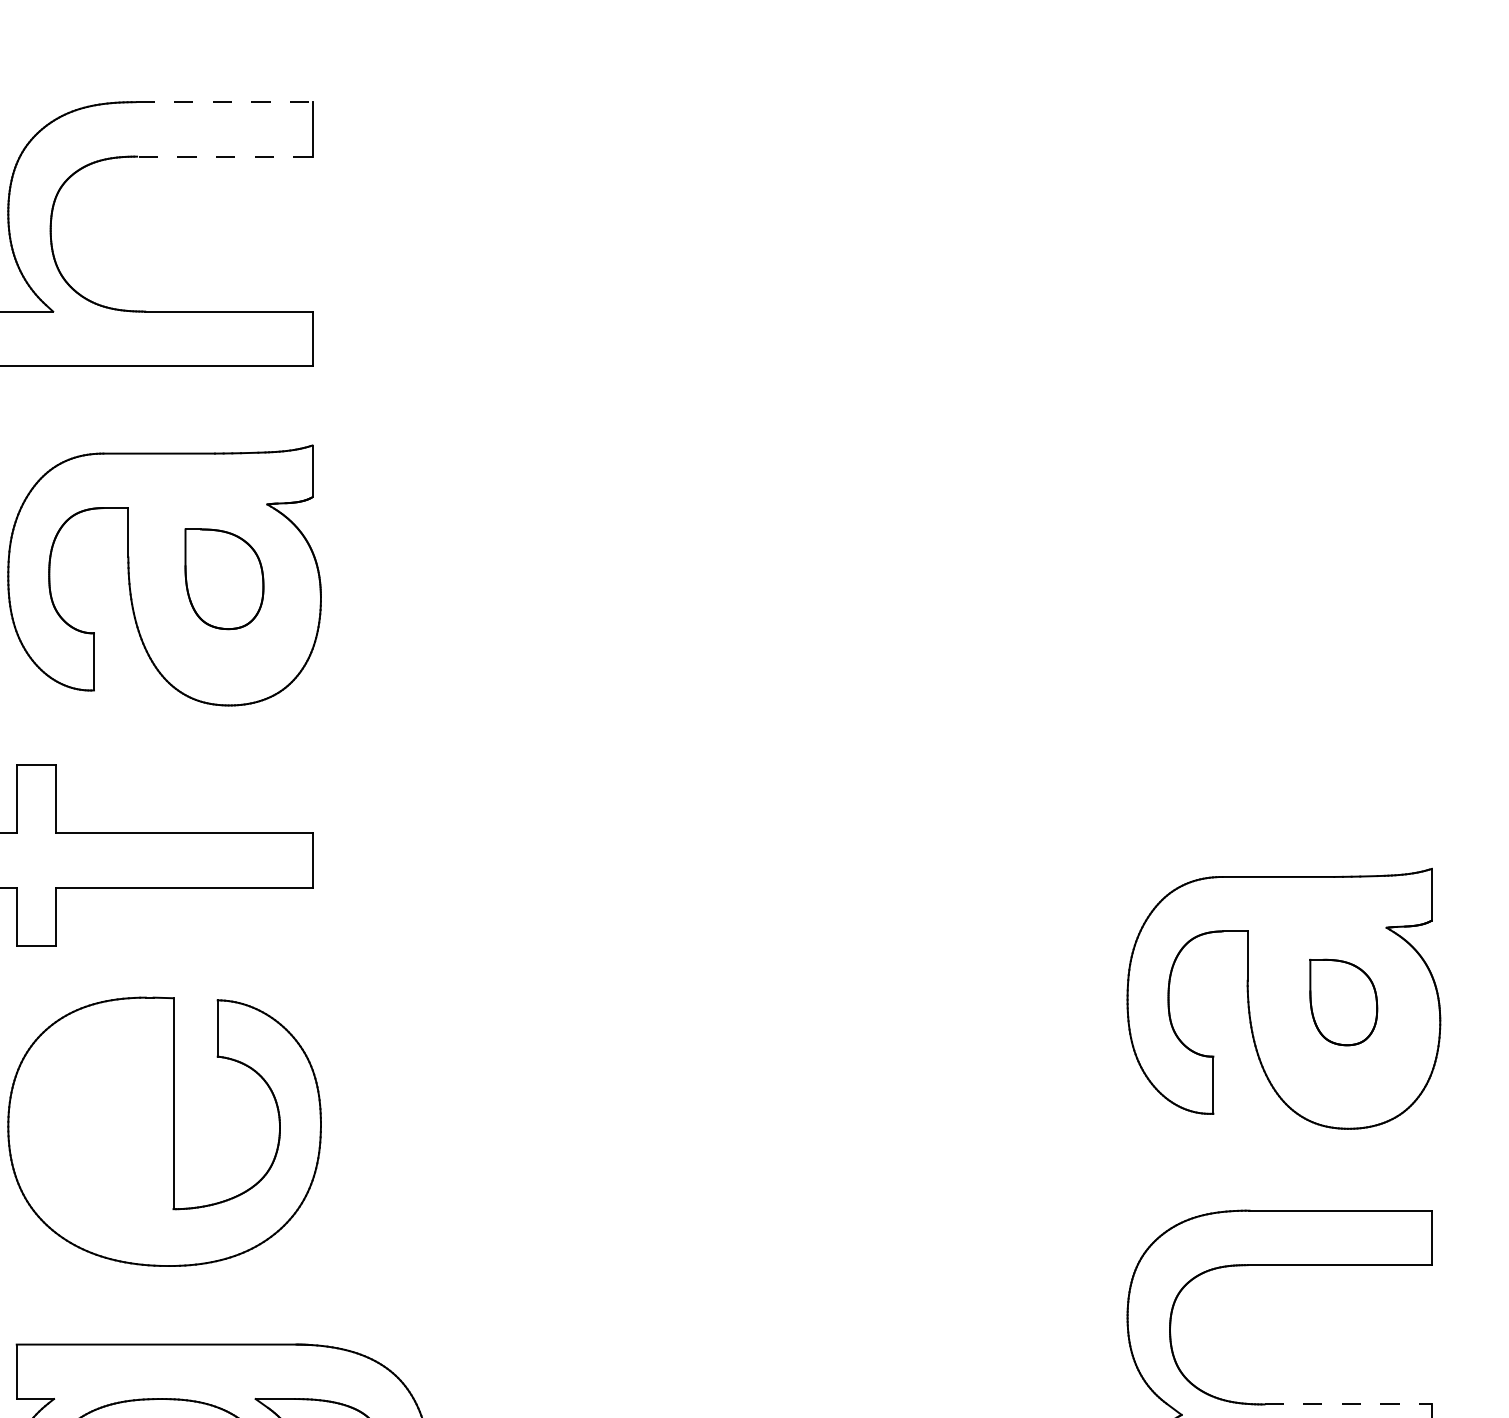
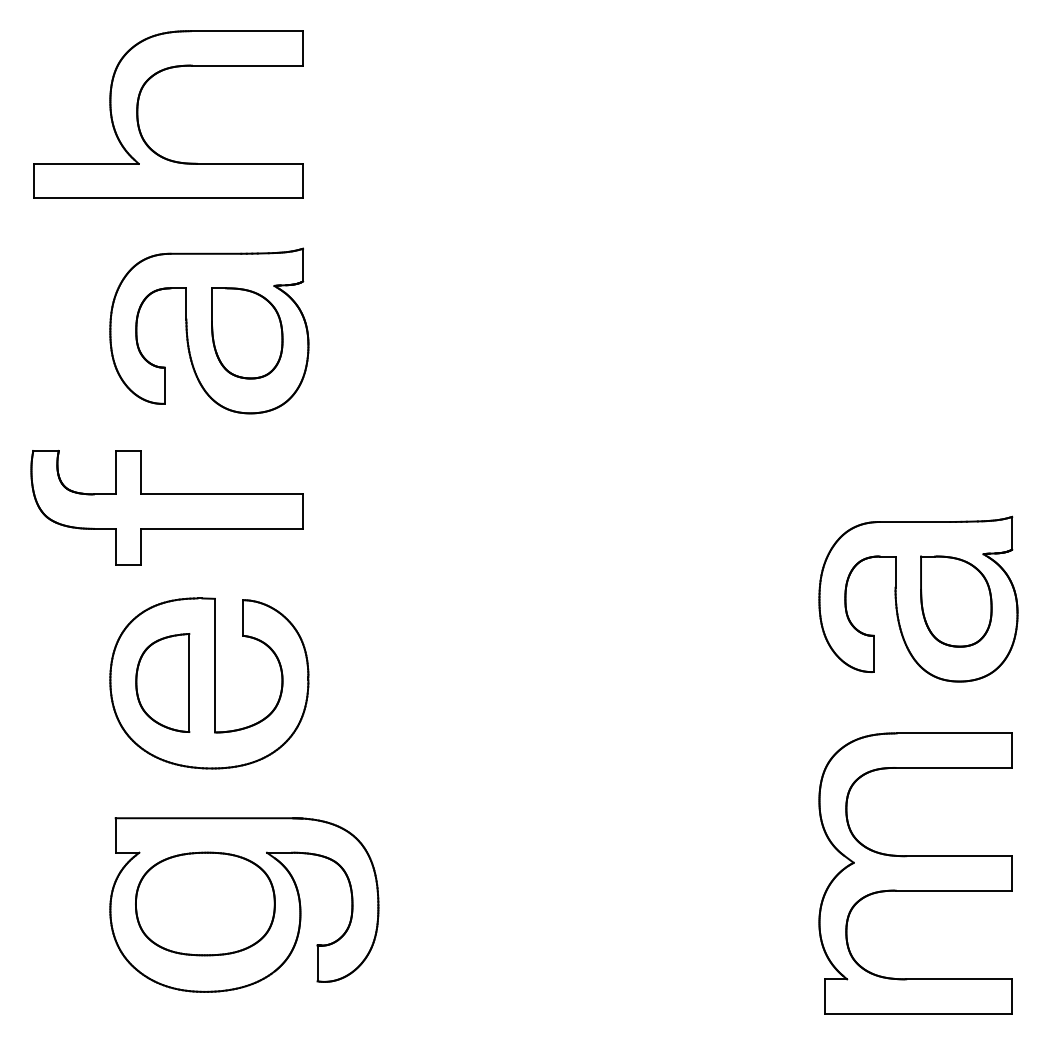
line: (224, 102) -> (247, 31), dashed -> solid
line: (224, 156) -> (247, 65), dashed -> solid
part: (224, 579) -> (247, 333), size x1.43
part: (1343, 1002) -> (956, 601), size x1.67
part: (90, 1130) -> (162, 682), added
line: (1348, 1404) -> (959, 856), dashed -> solid

